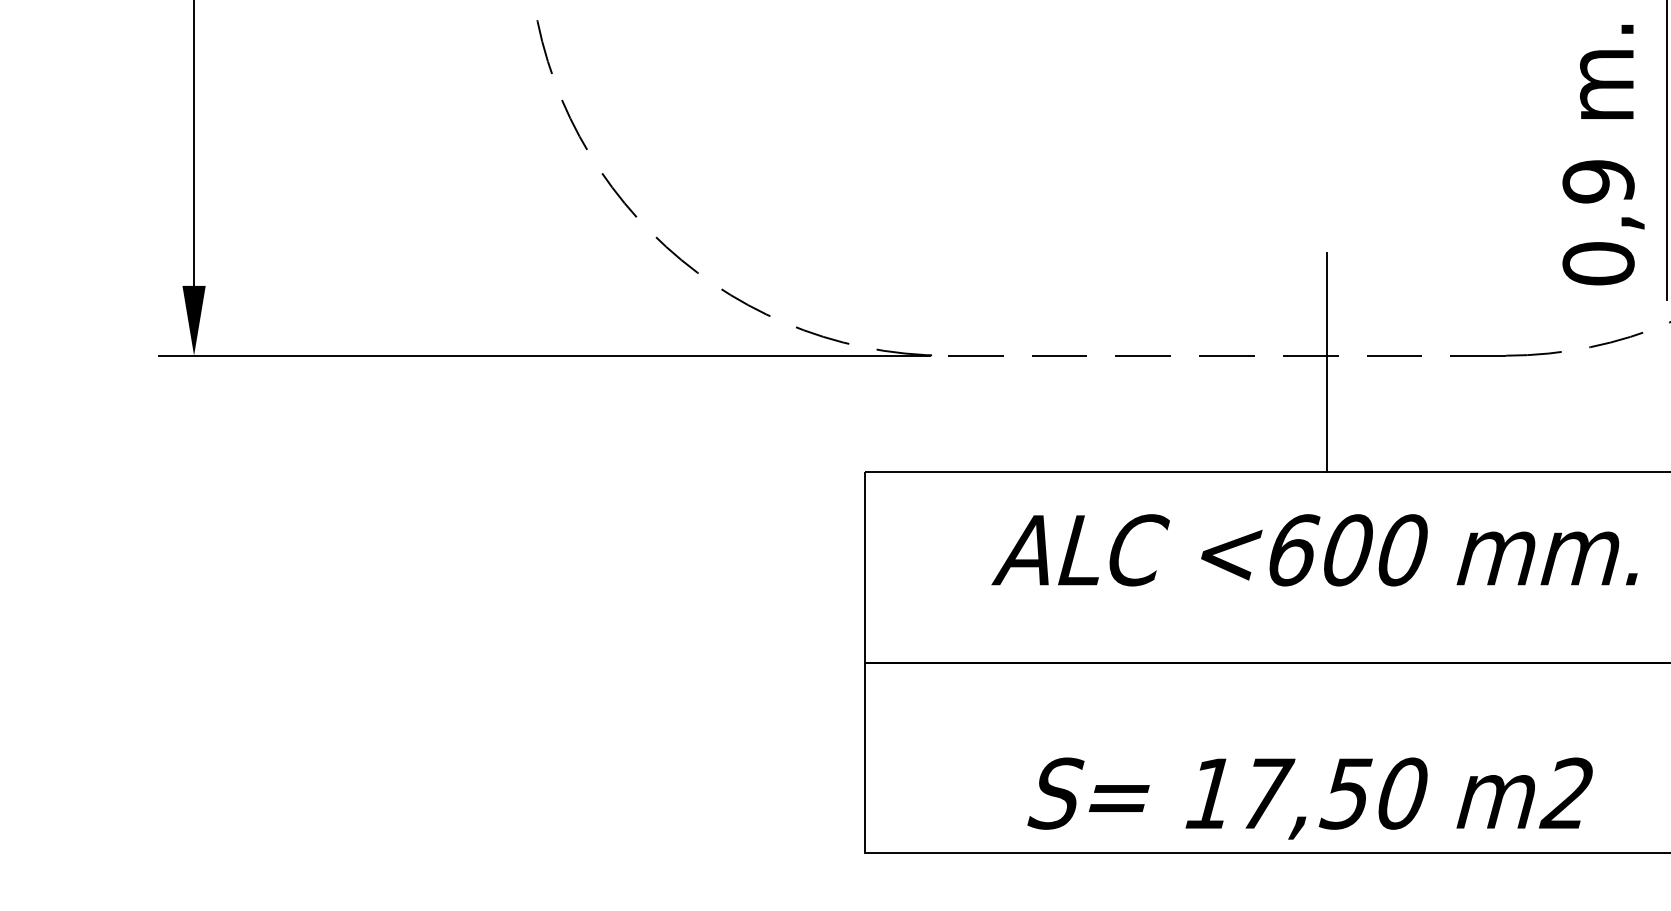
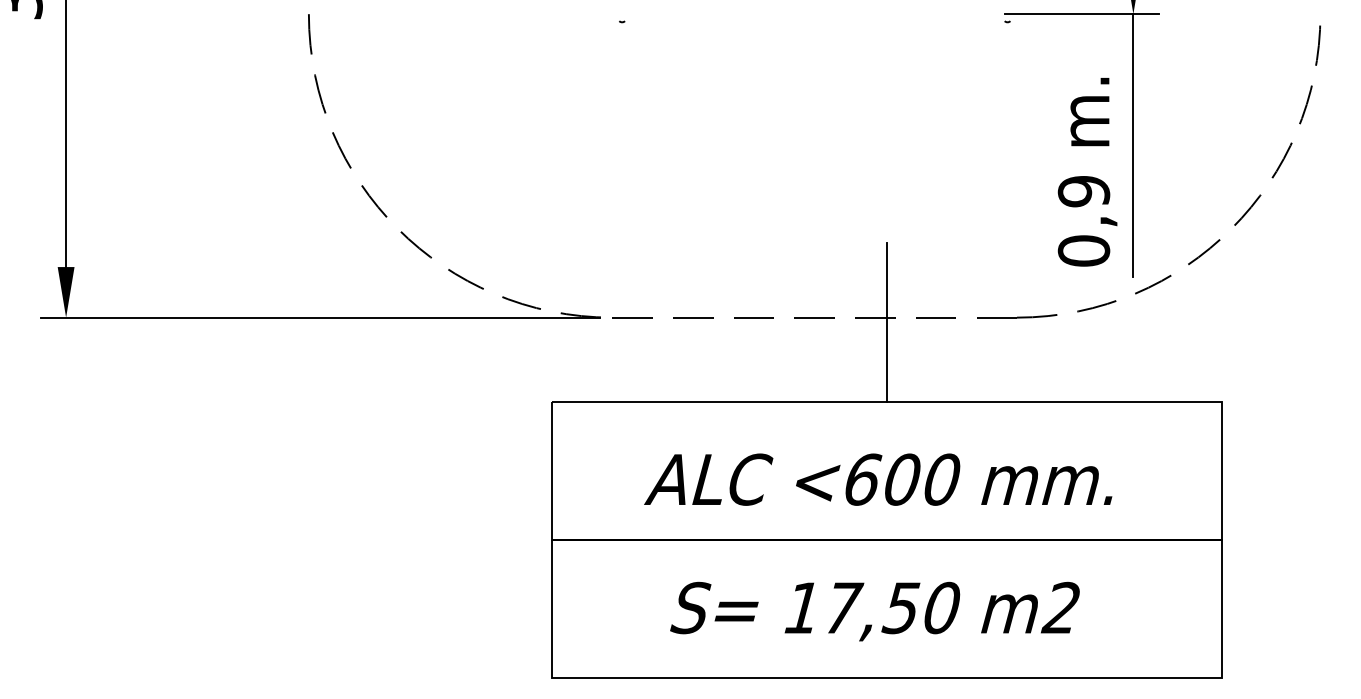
text: (1315, 550) -> (878, 479), moved
text: (1309, 798) -> (874, 611), moved

